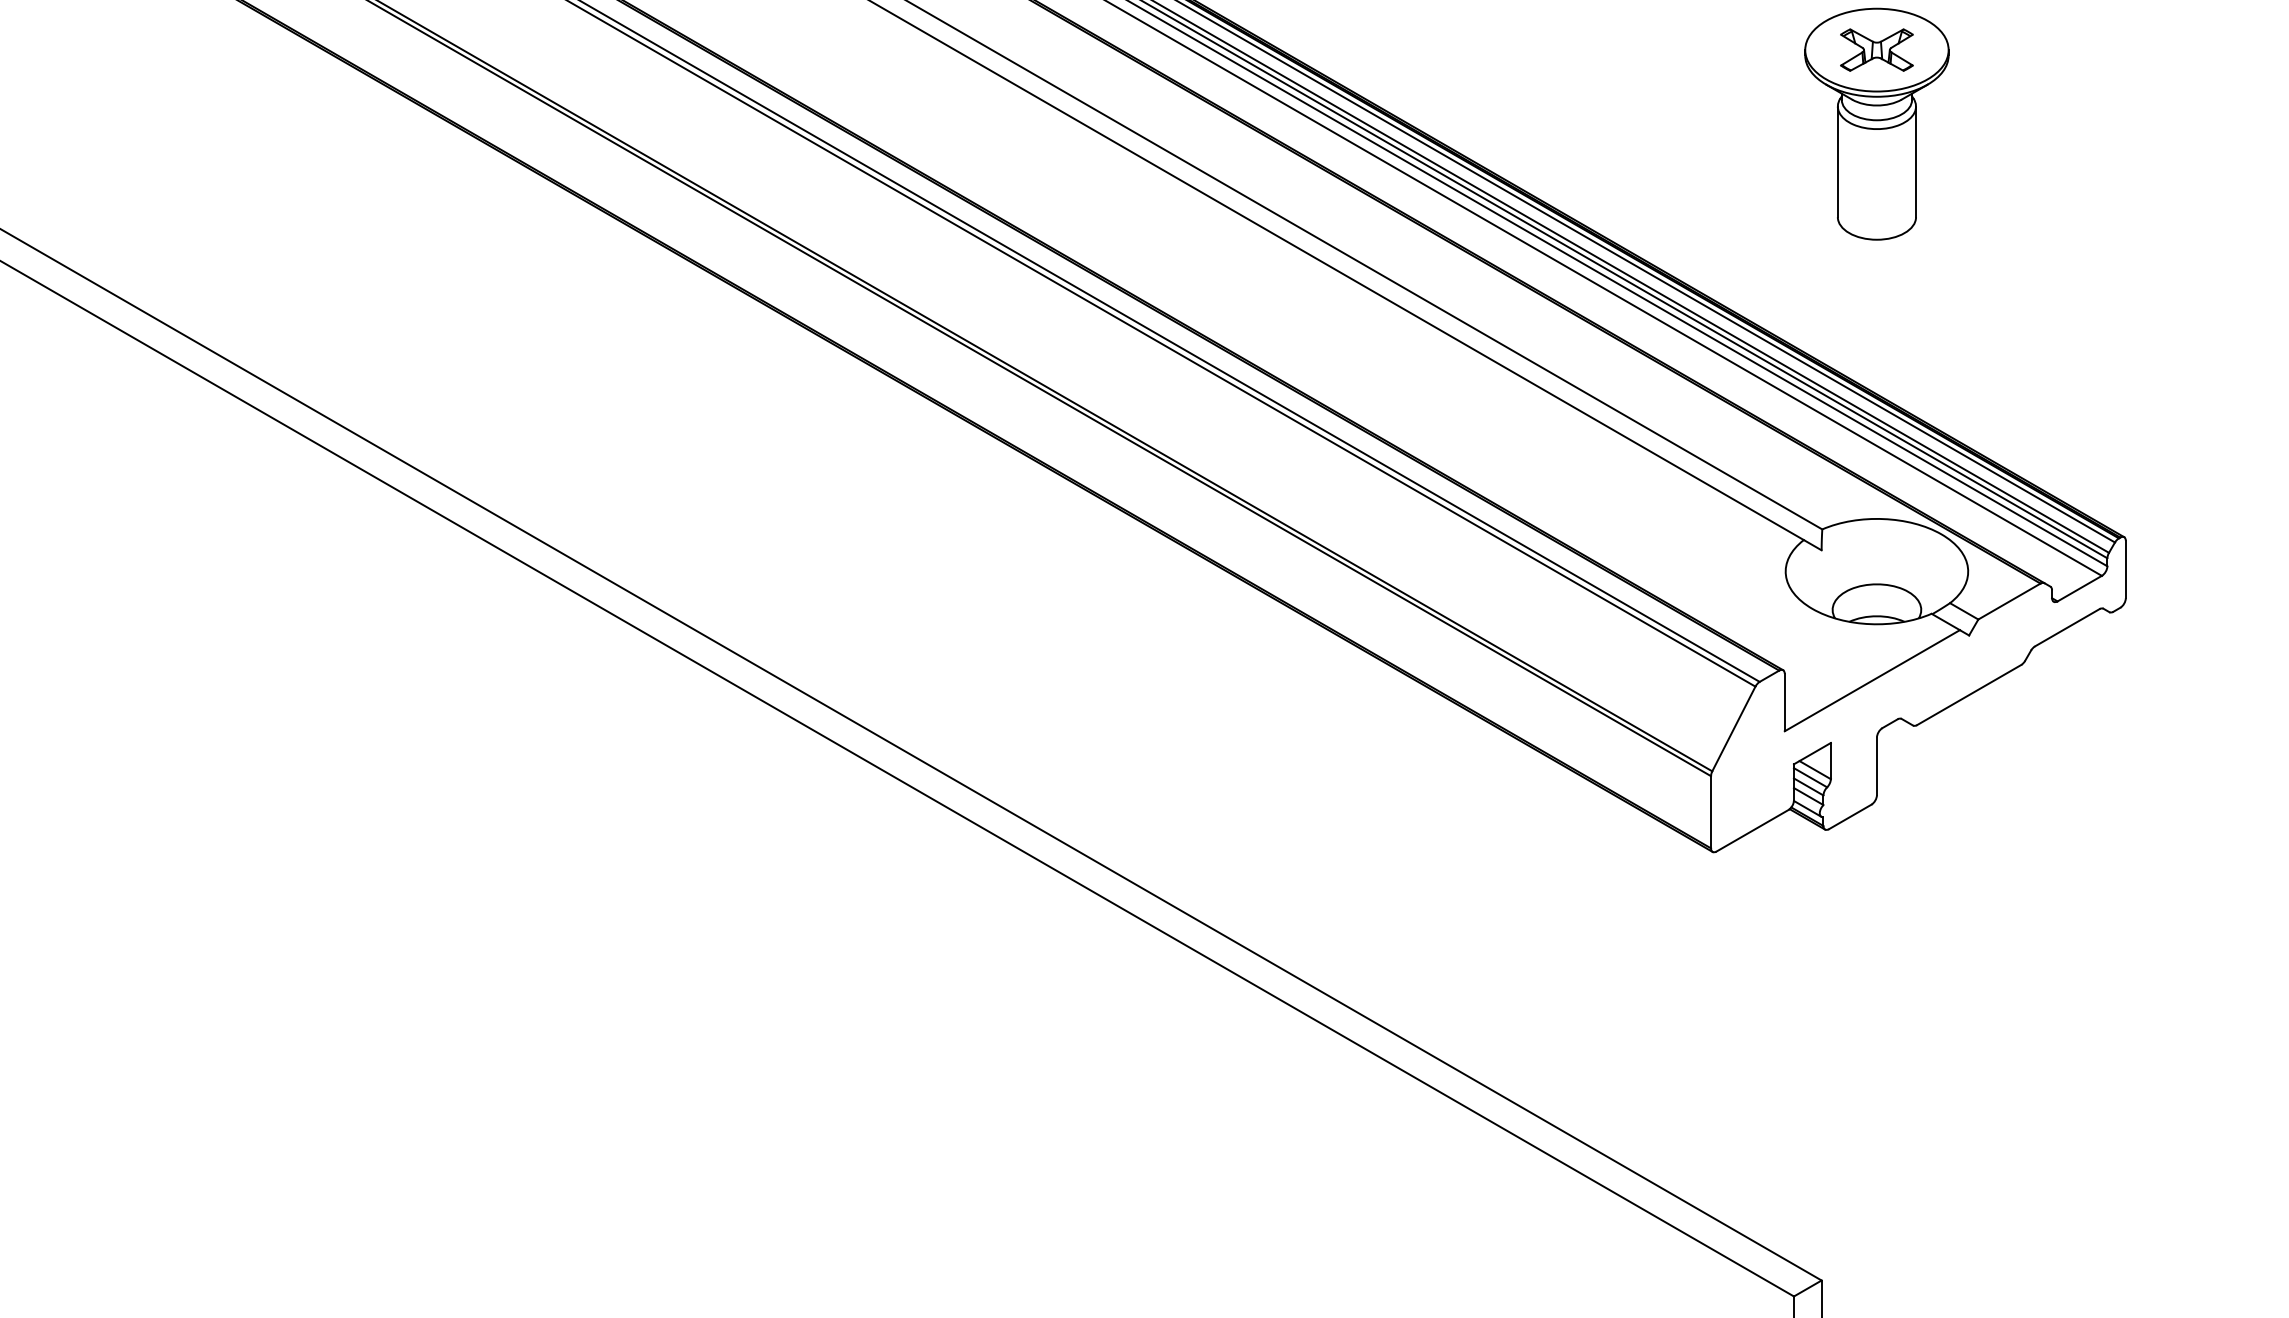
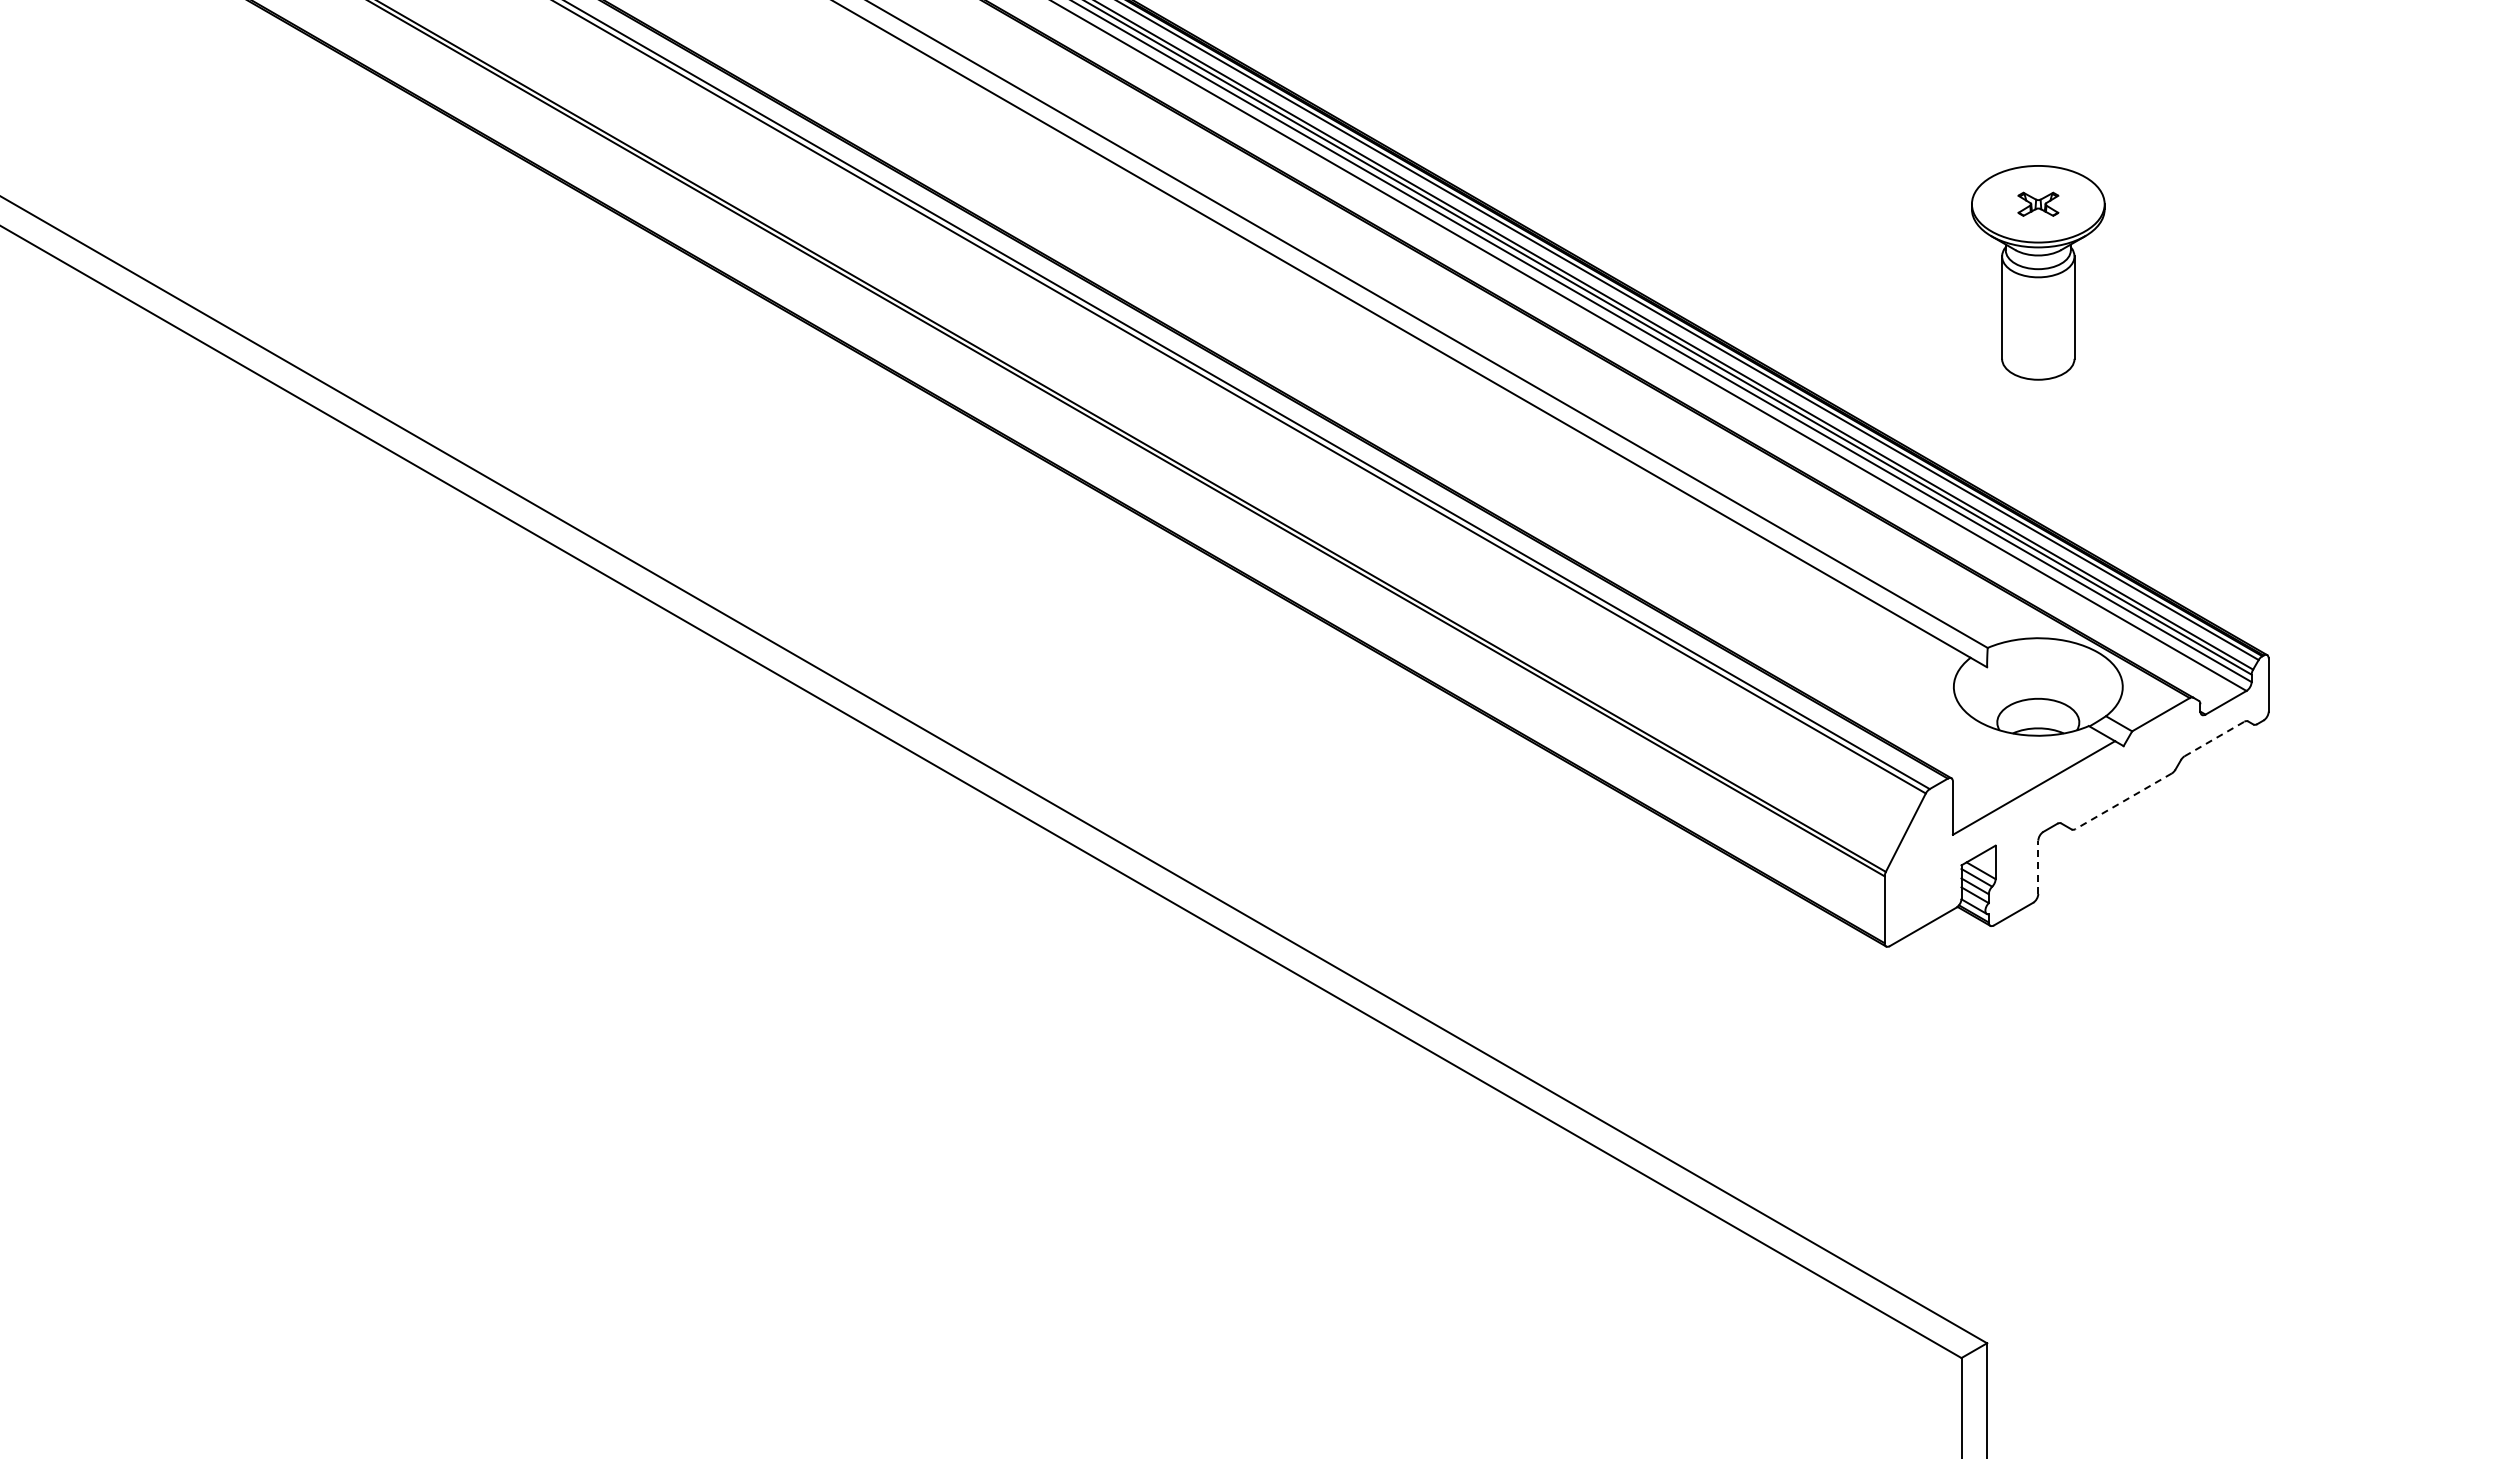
part: (1877, 50) -> (2038, 204), size x0.6
line: (2067, 627) -> (2214, 738), solid -> dashed
line: (1968, 695) -> (2123, 801), solid -> dashed
line: (1877, 766) -> (2038, 867), solid -> dashed

